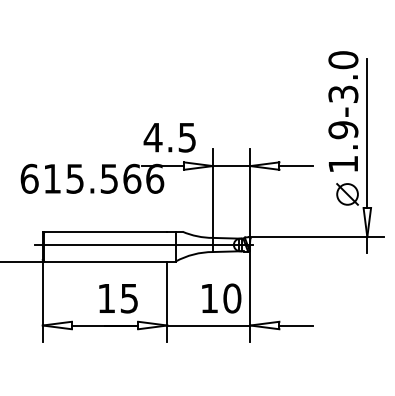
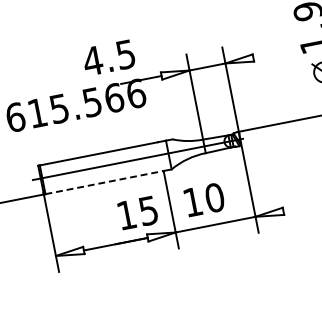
text: (169, 137) -> (108, 57), moved
line: (295, 166) -> (268, 55), removed
line: (106, 261) -> (105, 182), solid -> dashed
text: (118, 298) -> (138, 212), moved
text: (221, 298) -> (204, 199), moved
line: (295, 325) -> (298, 208), removed

